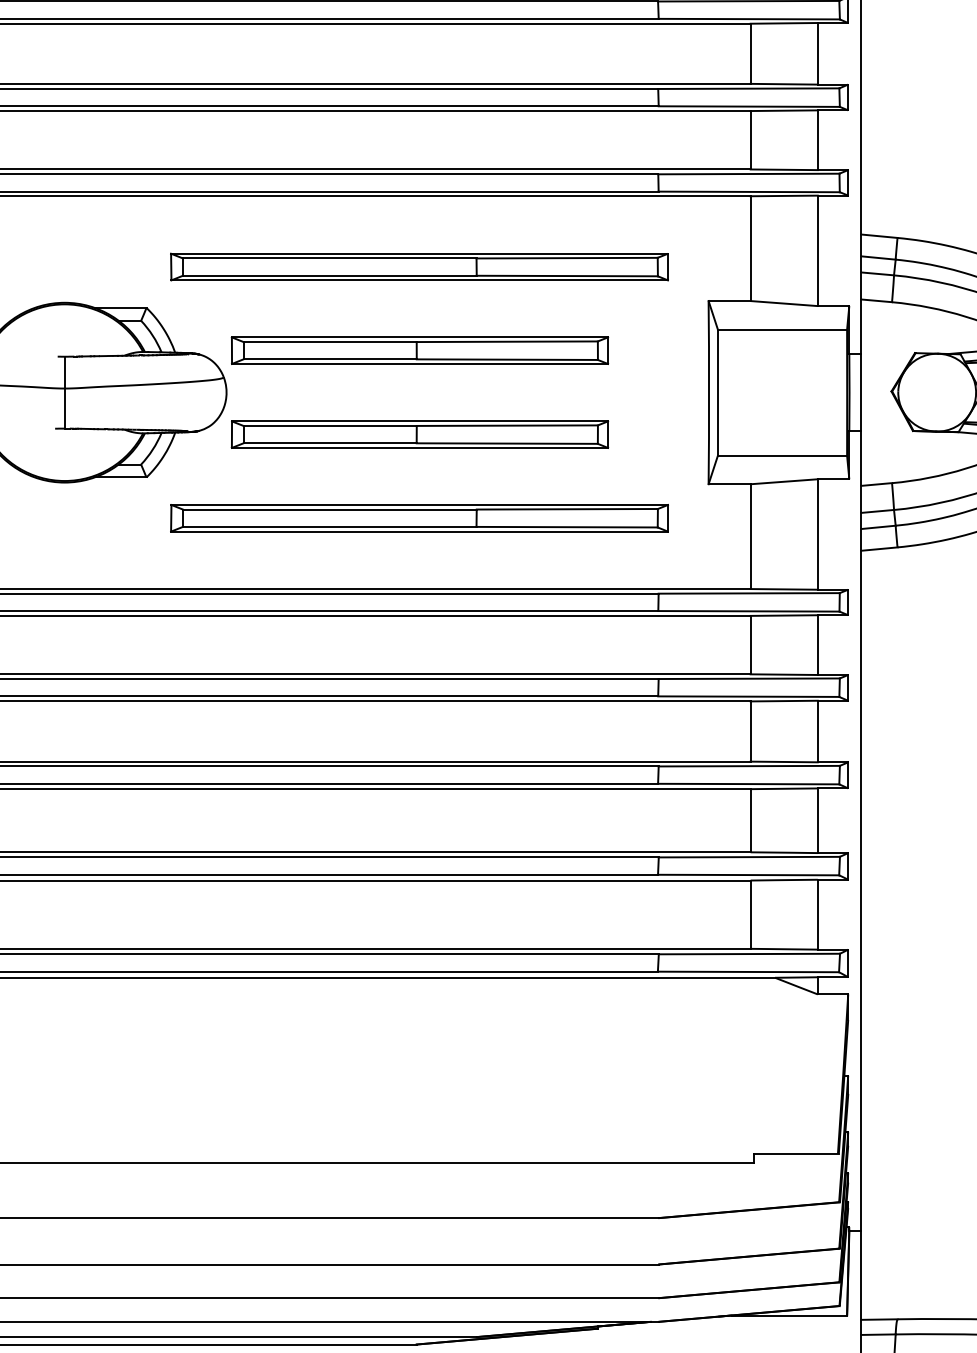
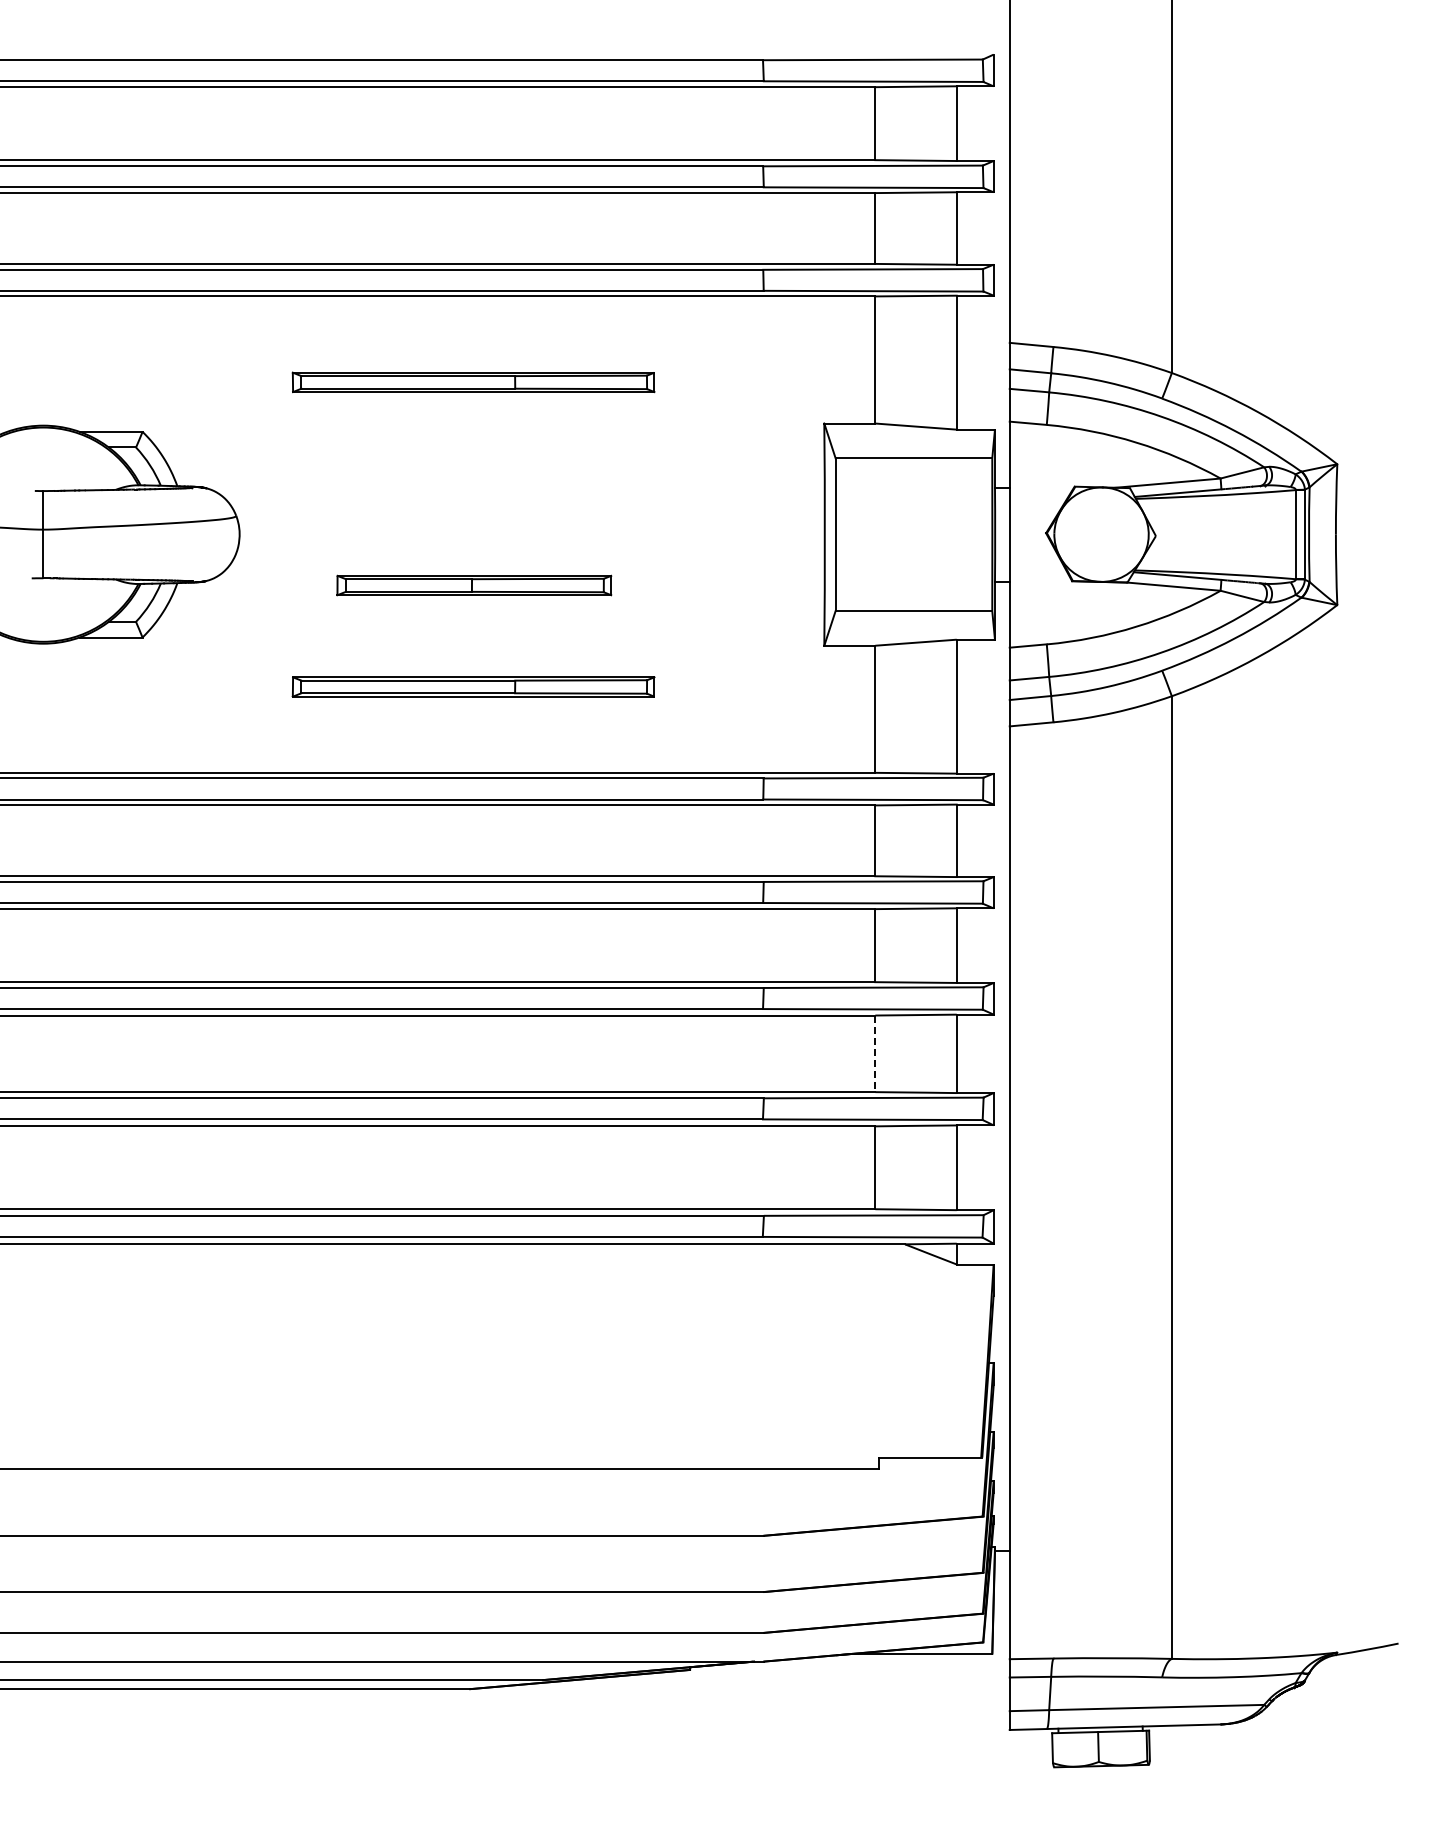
part: (419, 267) -> (473, 382), size x0.6
part: (420, 350) -> (474, 483), removed
part: (420, 434) -> (474, 585), size x0.6
part: (419, 517) -> (473, 686), size x0.6
line: (750, 821) -> (875, 1054), solid -> dashed

